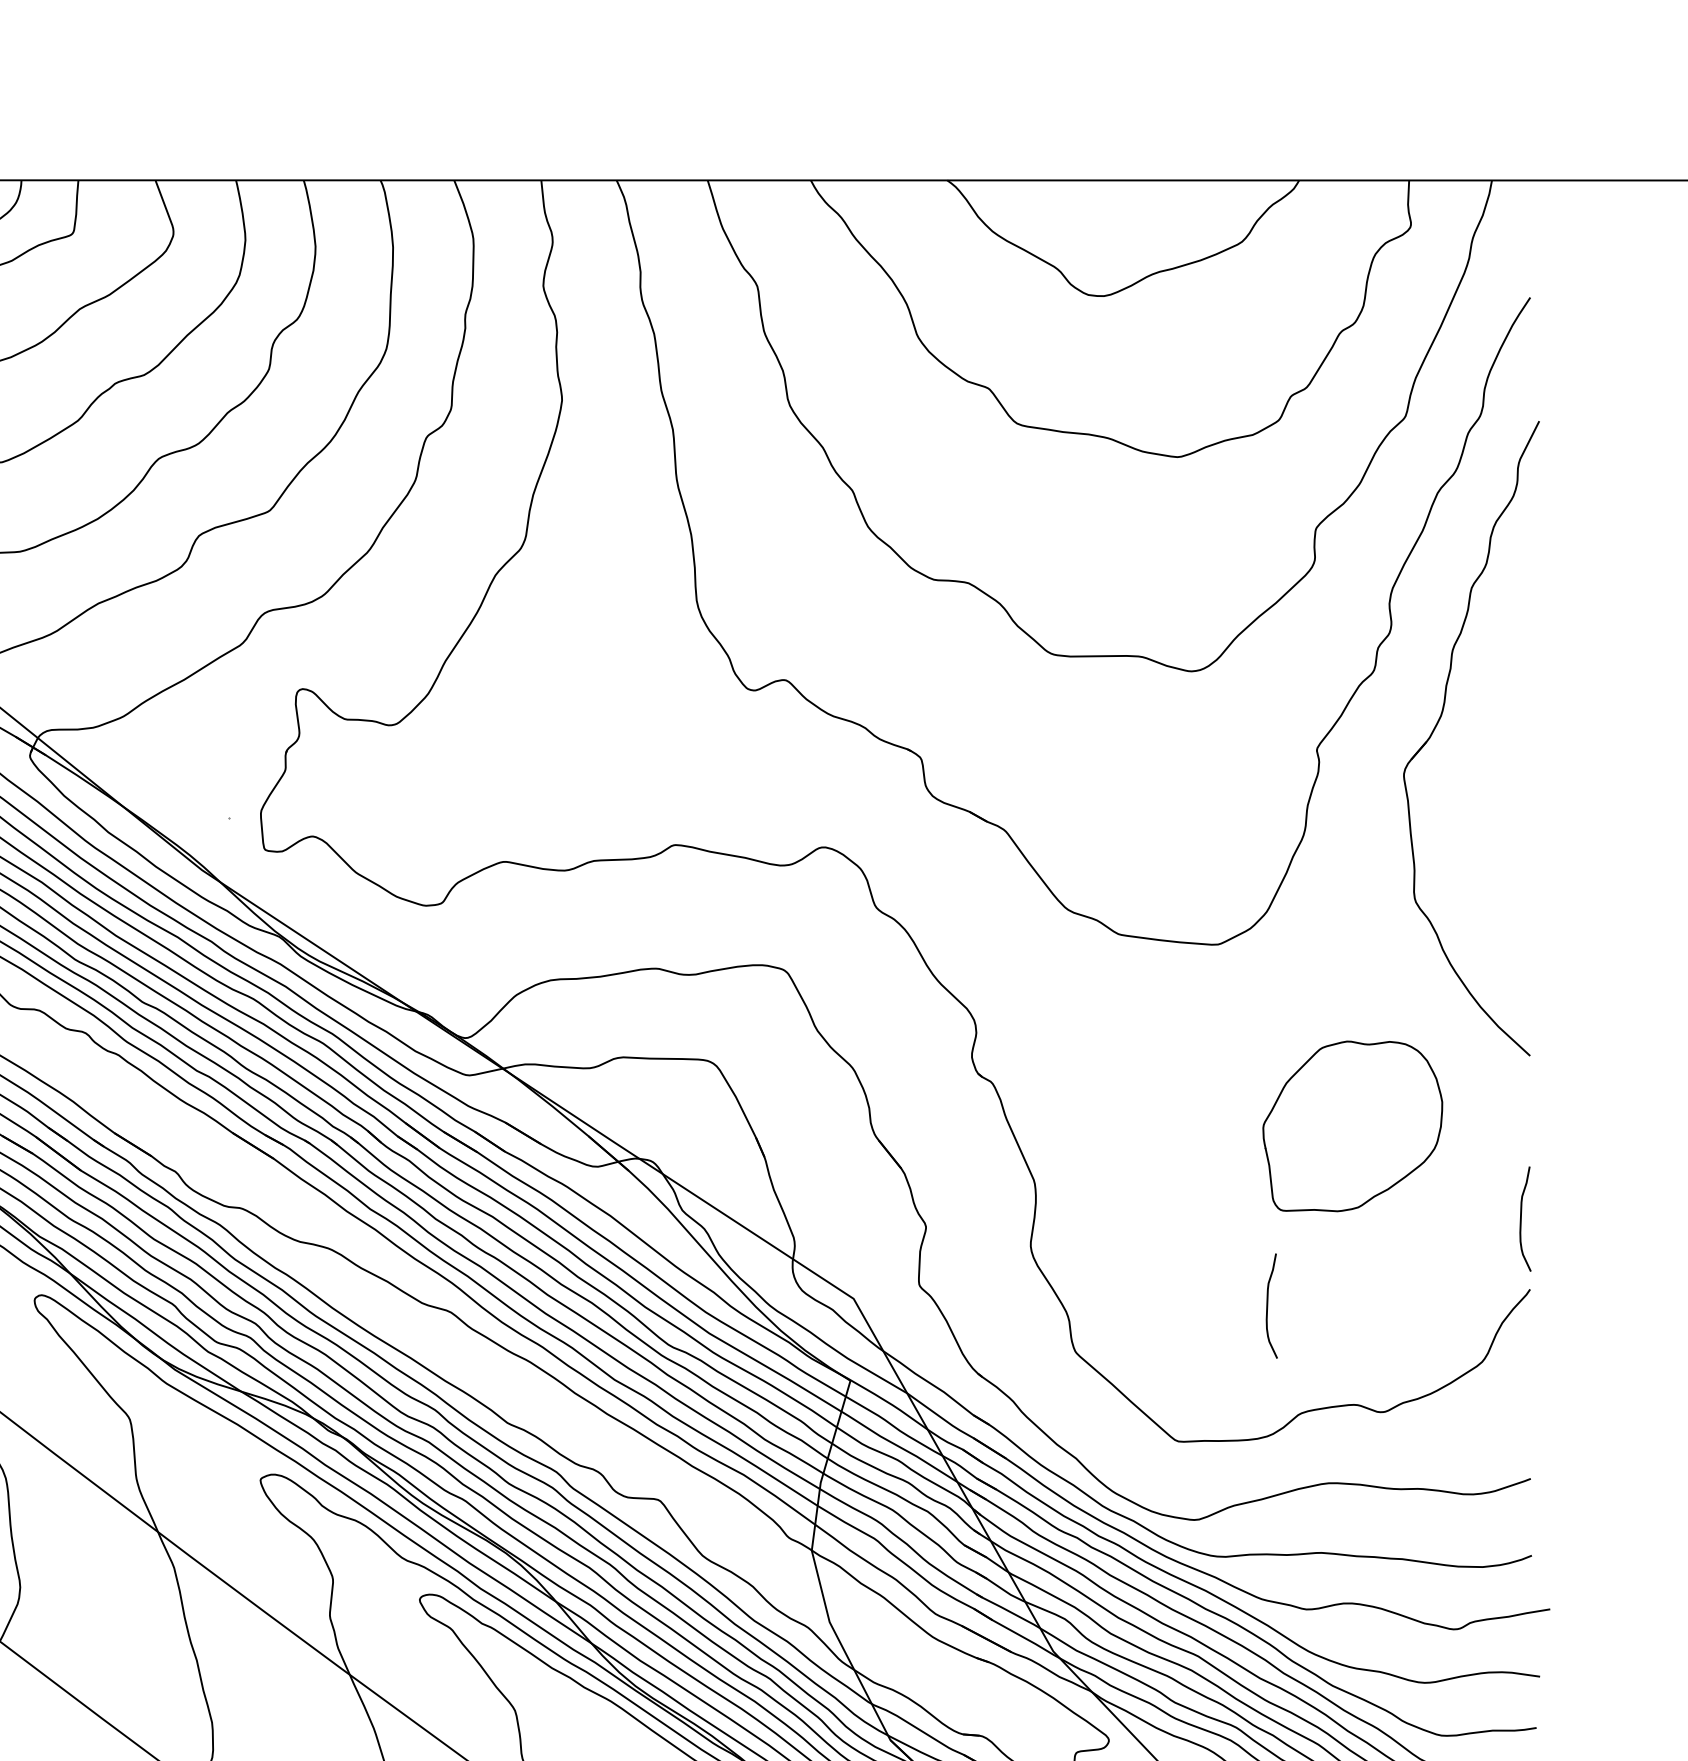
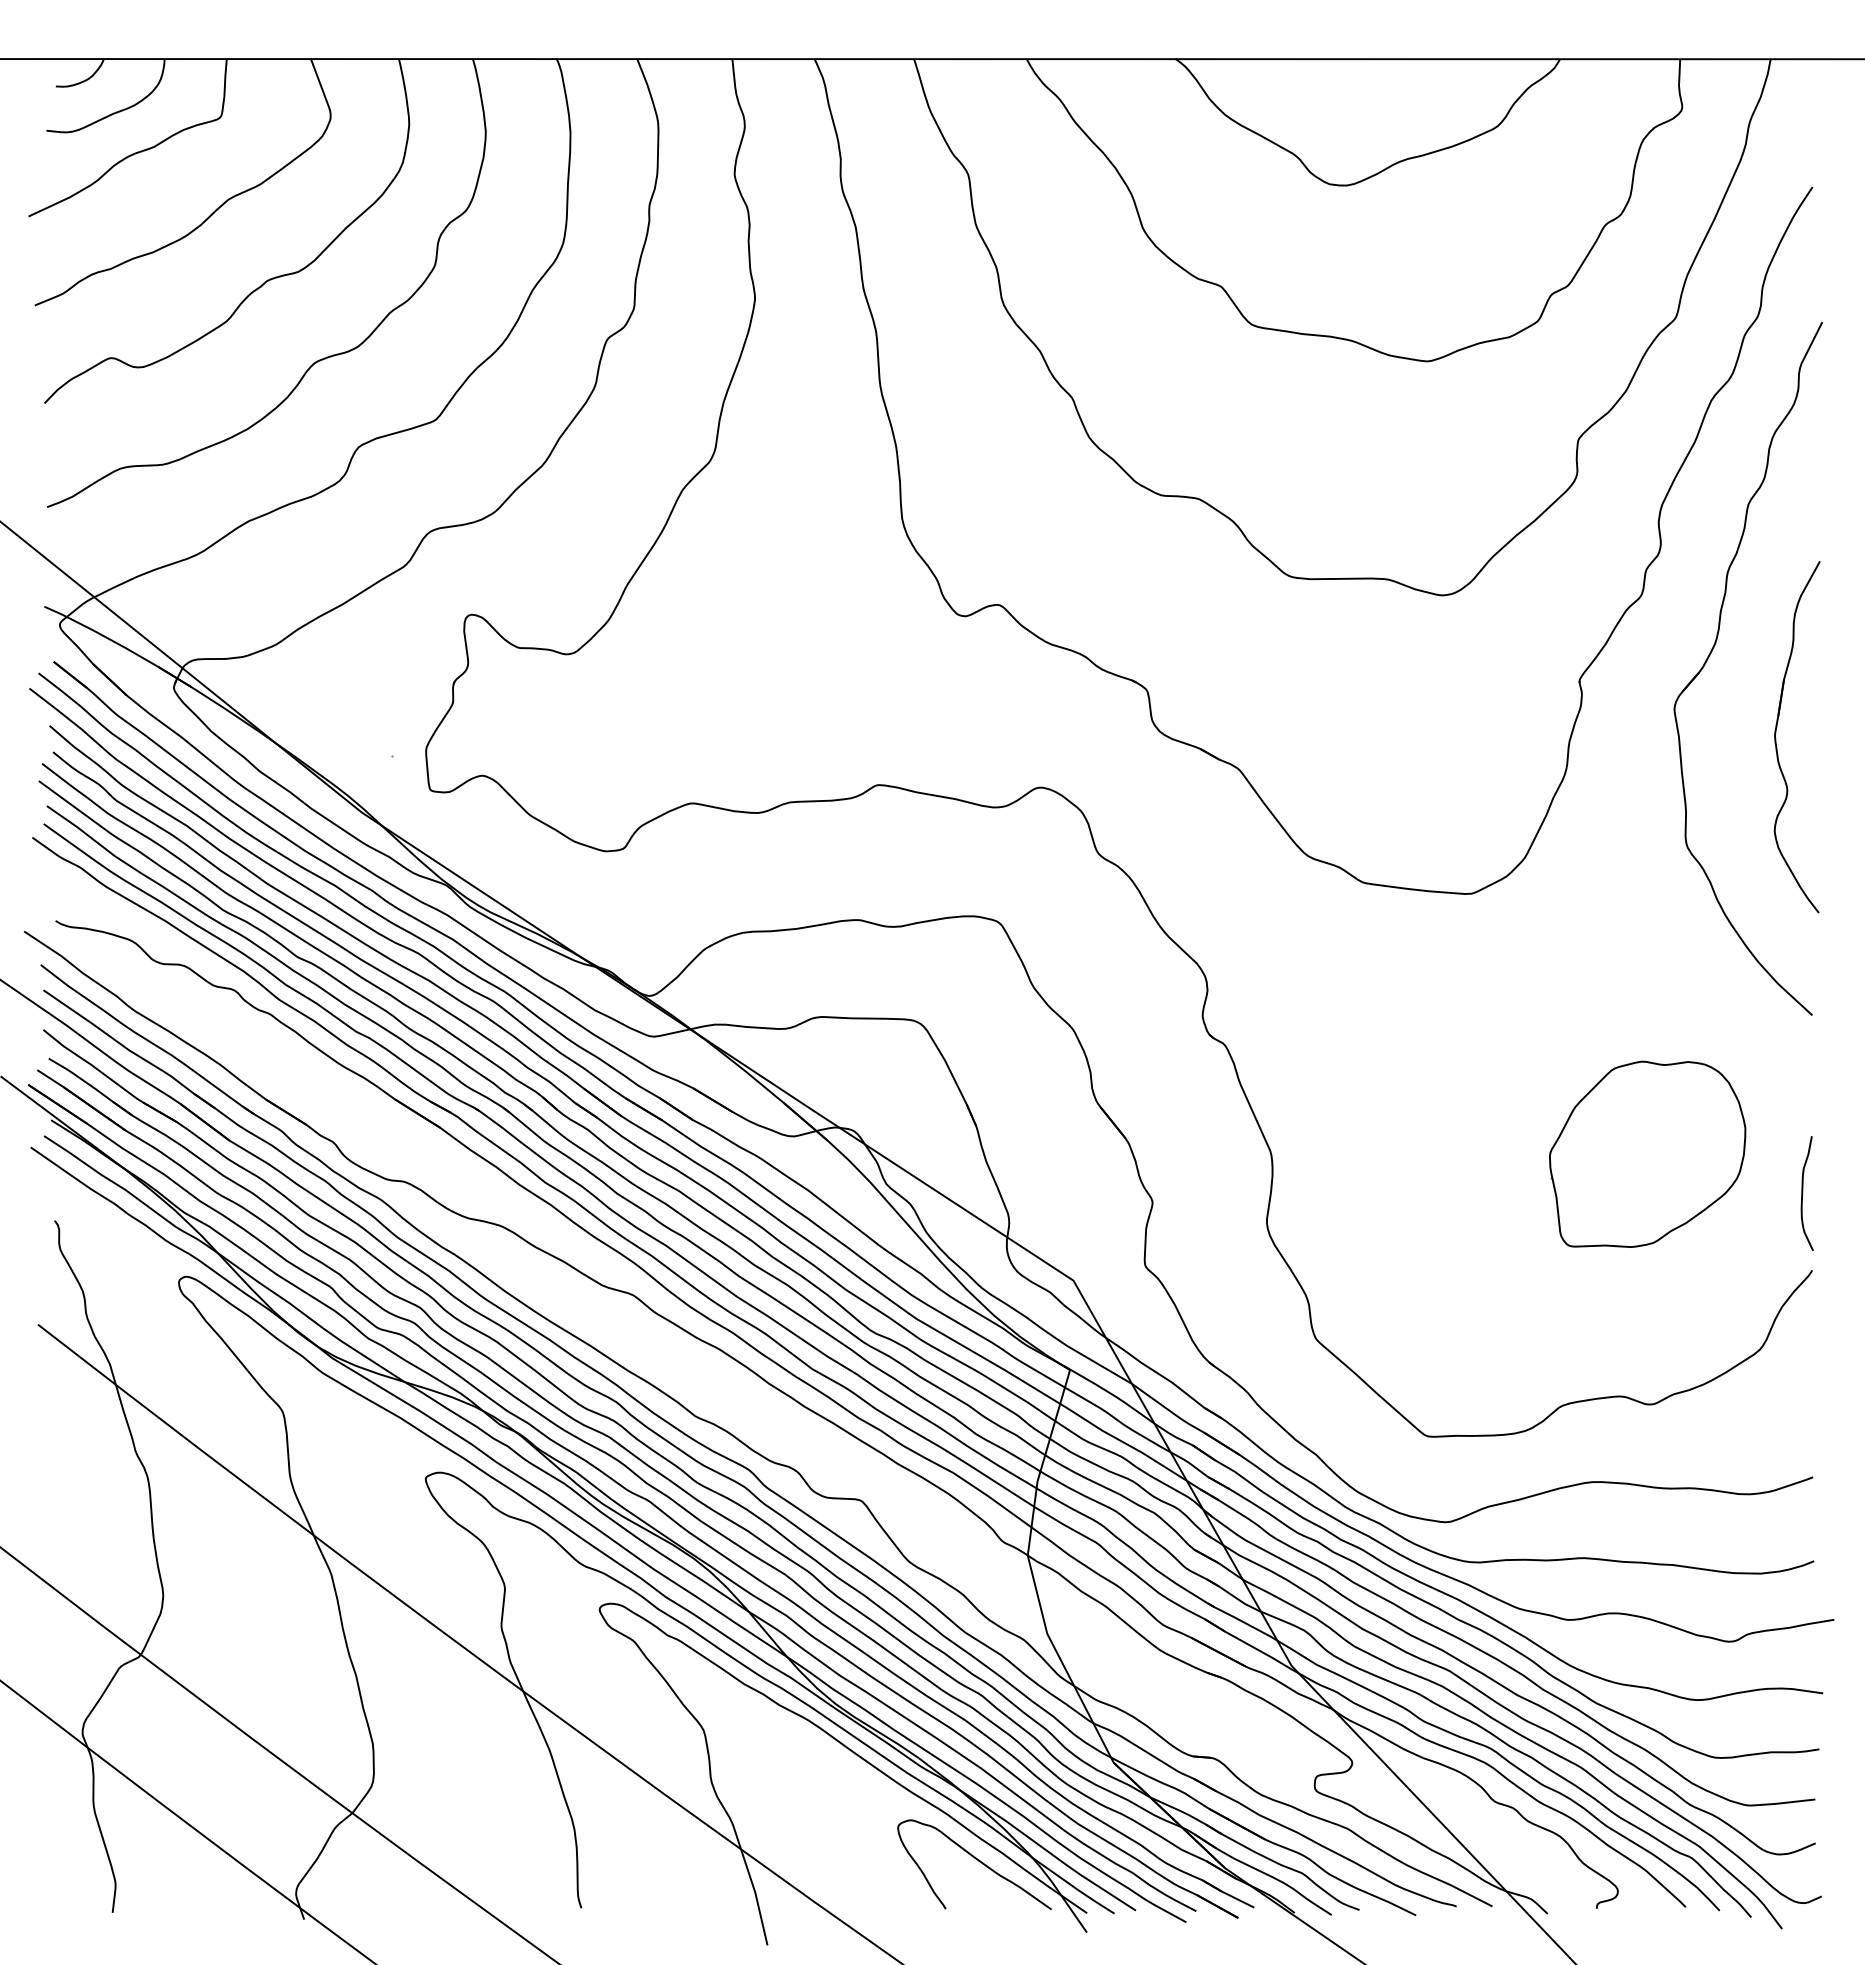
part: (1497, 802) -> (1776, 738), added
part: (1352, 1125) -> (1647, 1153), moved
curve: (1268, 1305) -> (1526, 1288), removed

